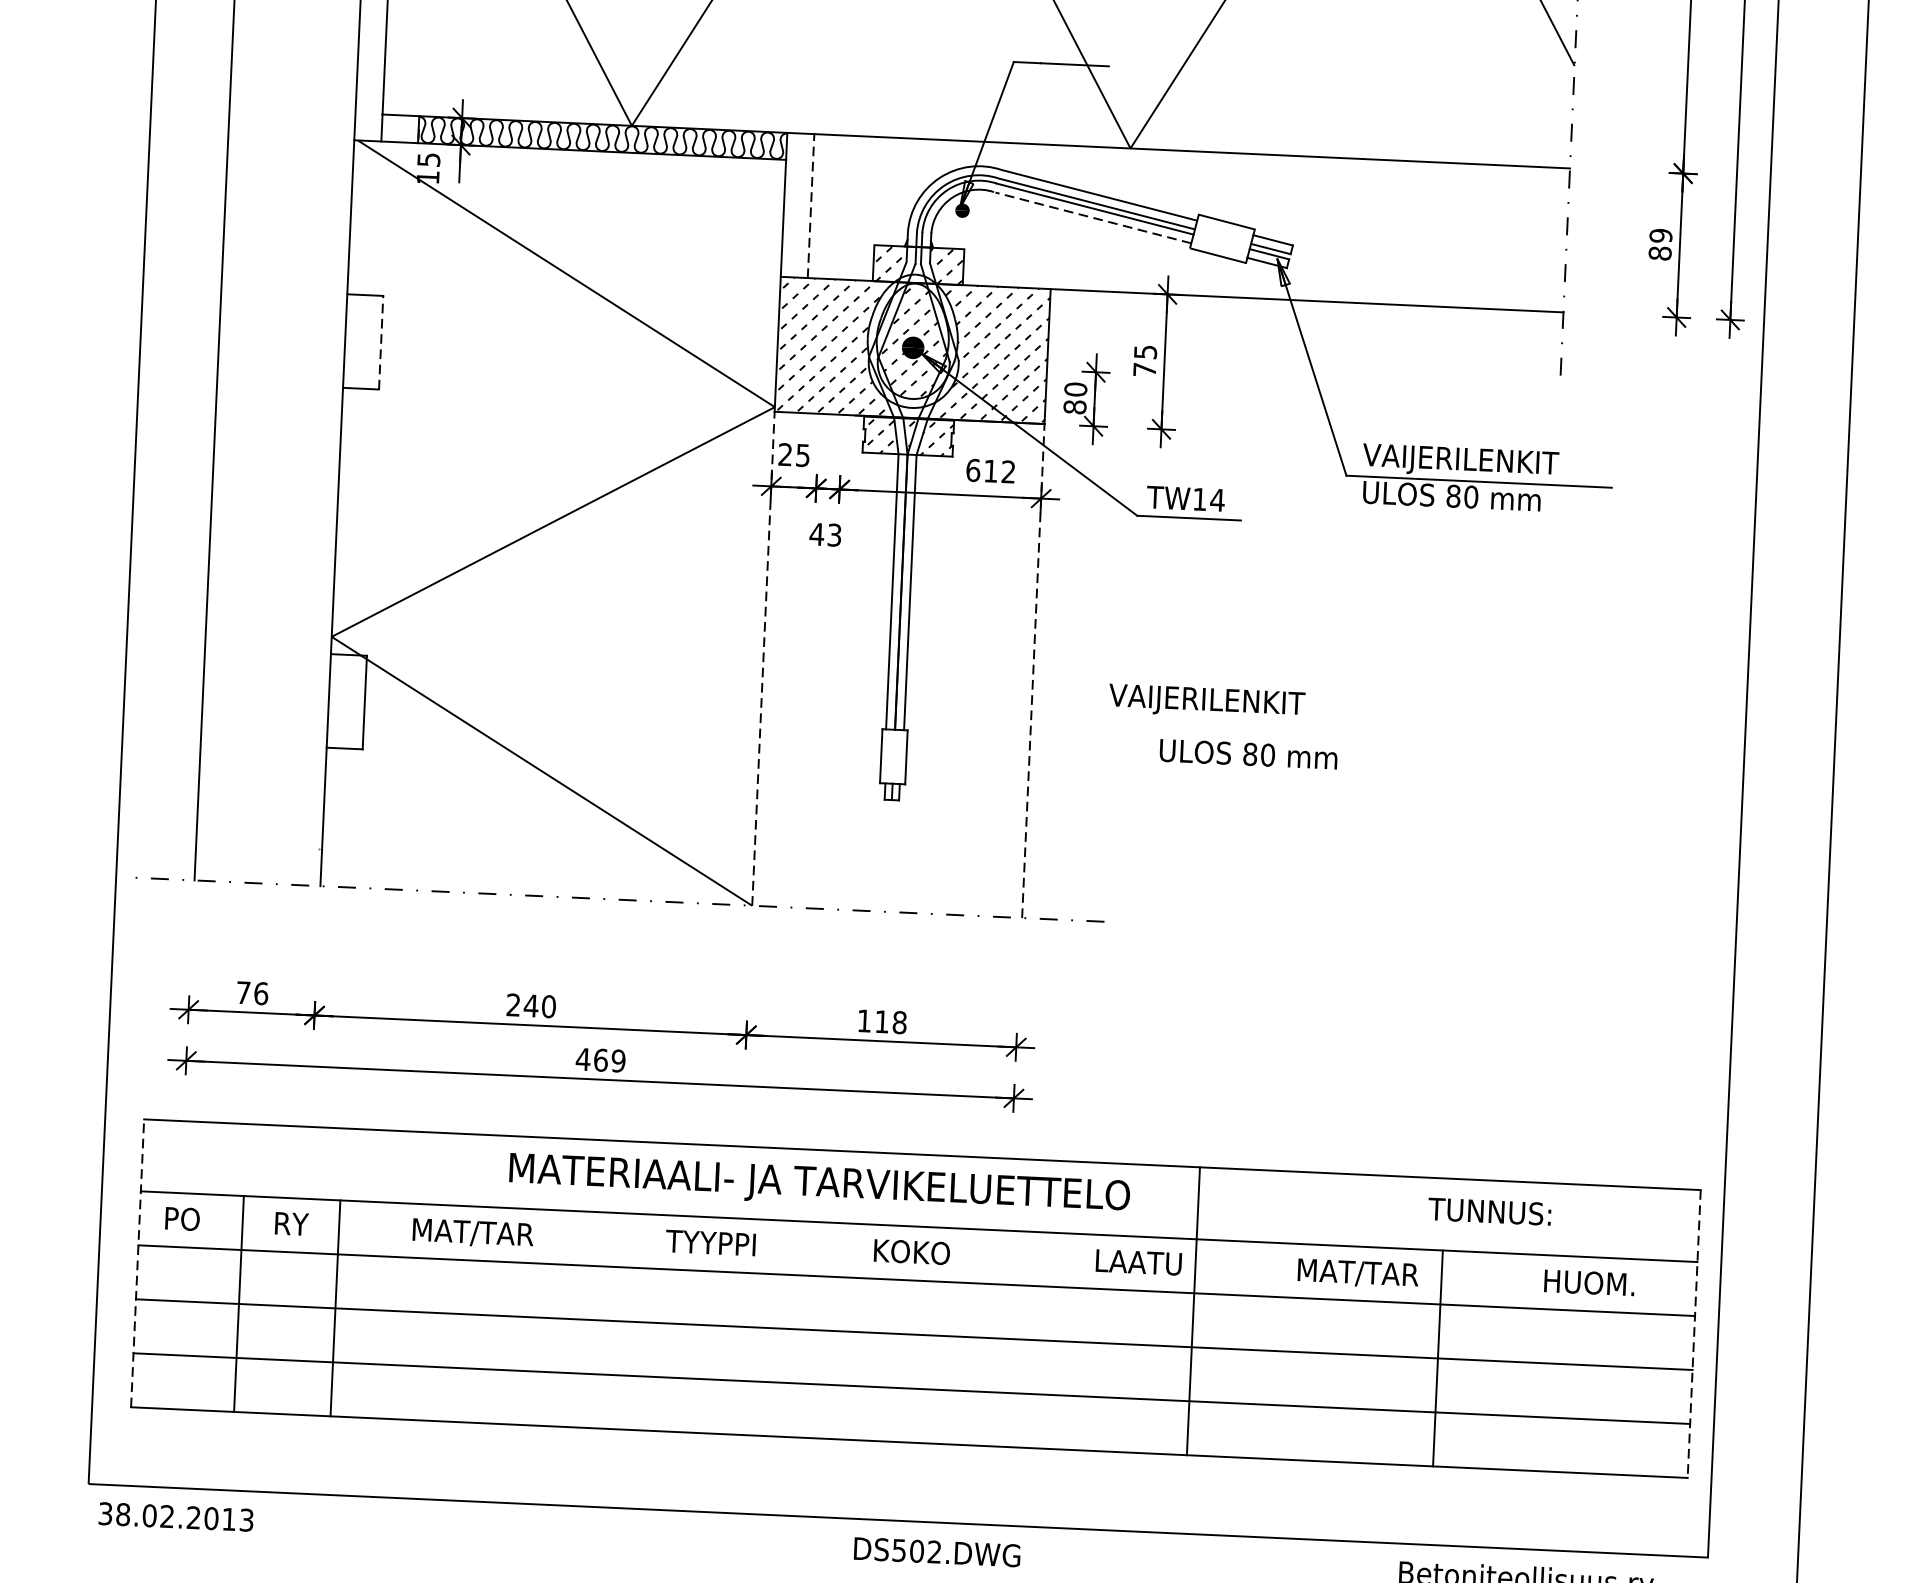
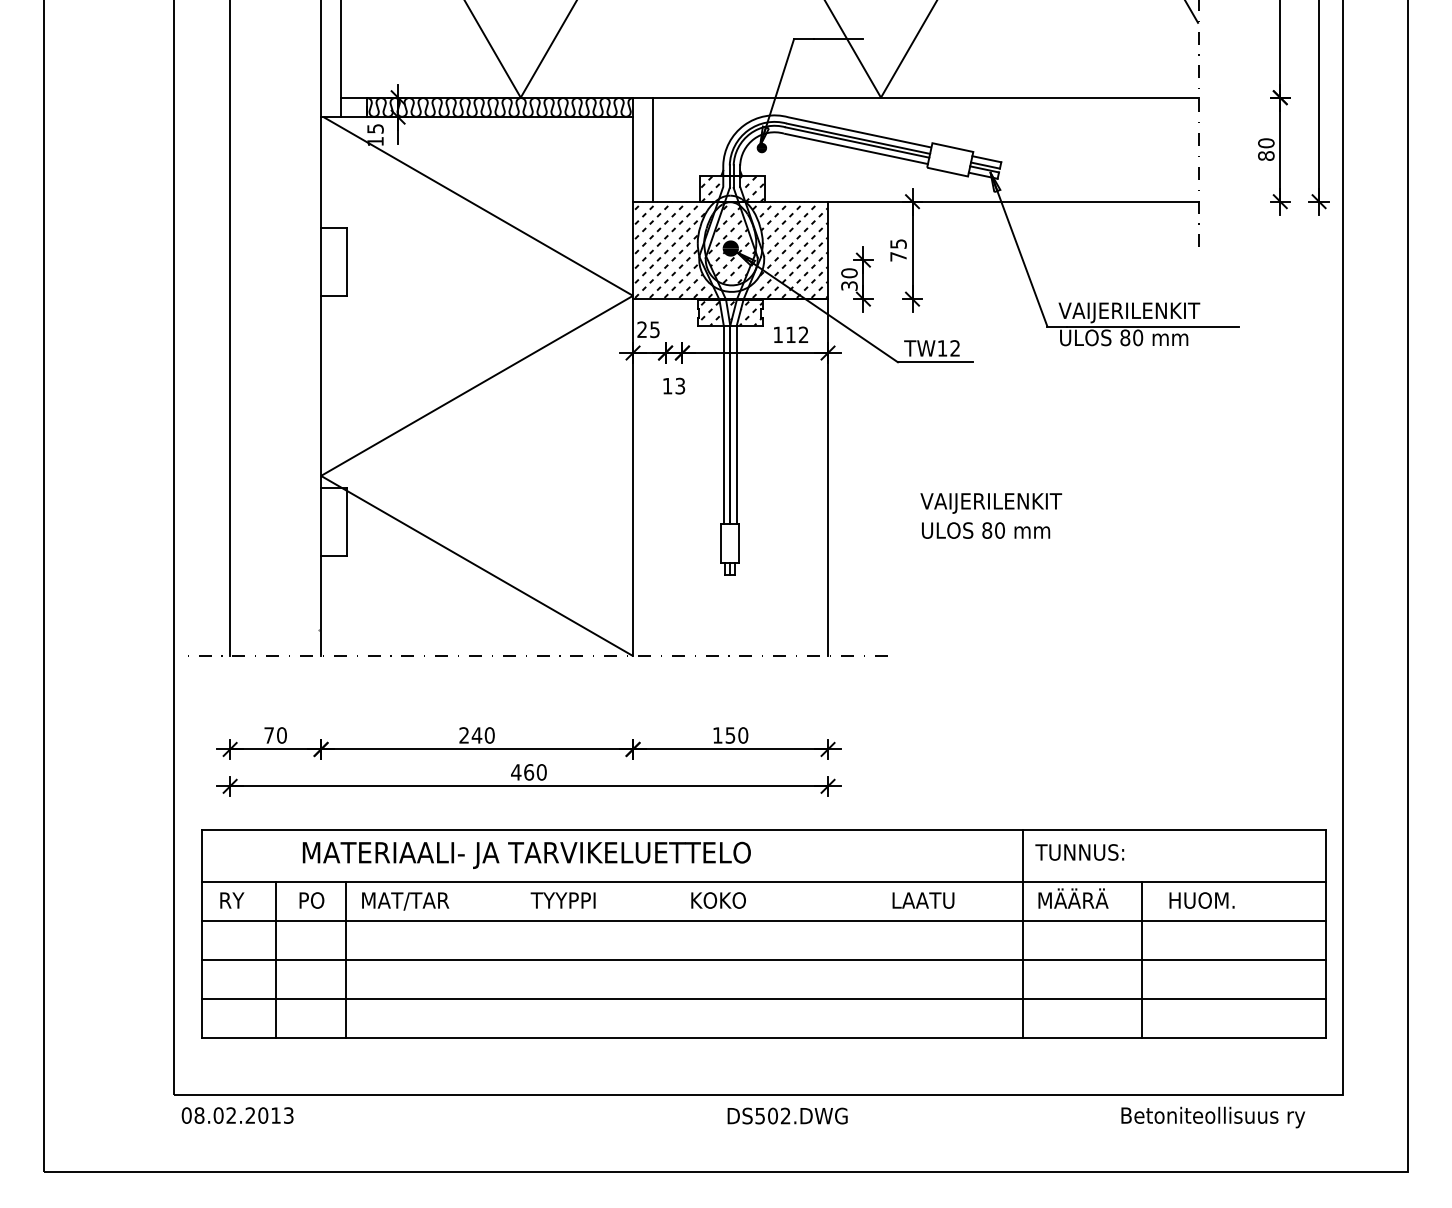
line: (810, 205) -> (652, 149), dashed -> solid
line: (1093, 217) -> (856, 148), dashed -> solid
text: (1661, 236) -> (1266, 143), 89 -> 80
line: (381, 343) -> (347, 262), dashed -> solid
text: (1075, 406) -> (849, 285), 80 -> 30
text: (973, 469) -> (778, 334), 612 -> 112
text: (1217, 500) -> (955, 348), TW14 -> TW12
text: (816, 534) -> (667, 386), 43 -> 13
line: (764, 658) -> (633, 477), dashed -> solid
line: (1033, 670) -> (828, 477), dashed -> solid
text: (1207, 702) -> (991, 503), moved
text: (261, 993) -> (282, 735), 76 -> 70
text: (890, 1022) -> (736, 735), 118 -> 150
text: (618, 1061) -> (541, 772), 469 -> 460
text: (819, 1184) -> (526, 854), moved
text: (1489, 1211) -> (1079, 852), moved
text: (183, 1219) -> (233, 900), PO -> RY
text: (293, 1223) -> (312, 900), RY -> PO
text: (473, 1233) -> (405, 901), moved
text: (709, 1242) -> (562, 900), moved
text: (911, 1252) -> (718, 900), moved
line: (137, 1262) -> (201, 933), dashed -> solid
text: (1371, 1271) -> (1091, 899), MAT/TAR -> MÄÄRÄ
text: (1588, 1282) -> (1201, 900), moved
line: (1193, 1310) -> (1023, 933), moved
line: (1694, 1333) -> (1326, 933), dashed -> solid
text: (105, 1513) -> (186, 1115), 38.02.2013 -> 08.02.2013

